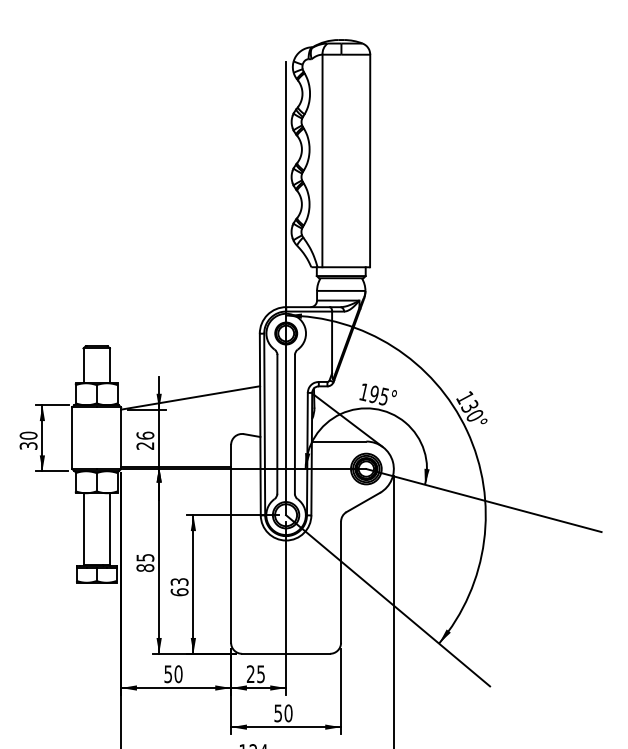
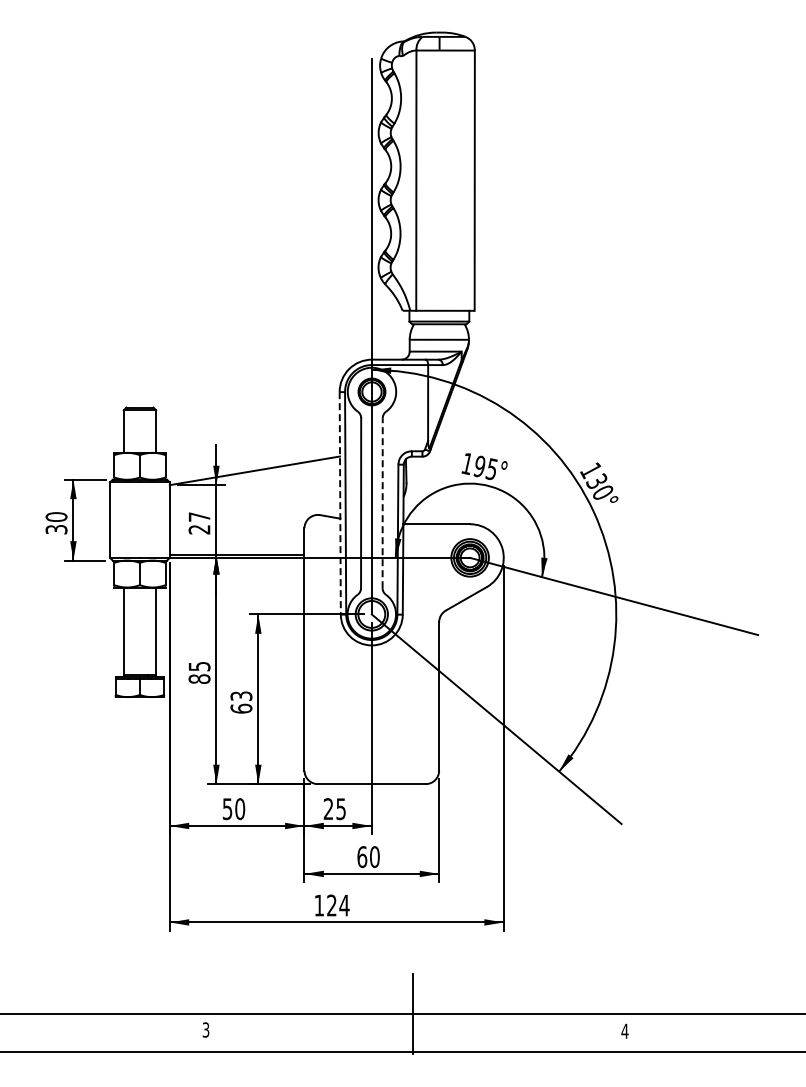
line: (347, 420) -> (447, 498), removed
line: (260, 424) -> (340, 503), solid -> dashed
line: (294, 424) -> (382, 503), solid -> dashed
text: (145, 435) -> (199, 516), 26 -> 27
text: (278, 713) -> (362, 857), 50 -> 60

